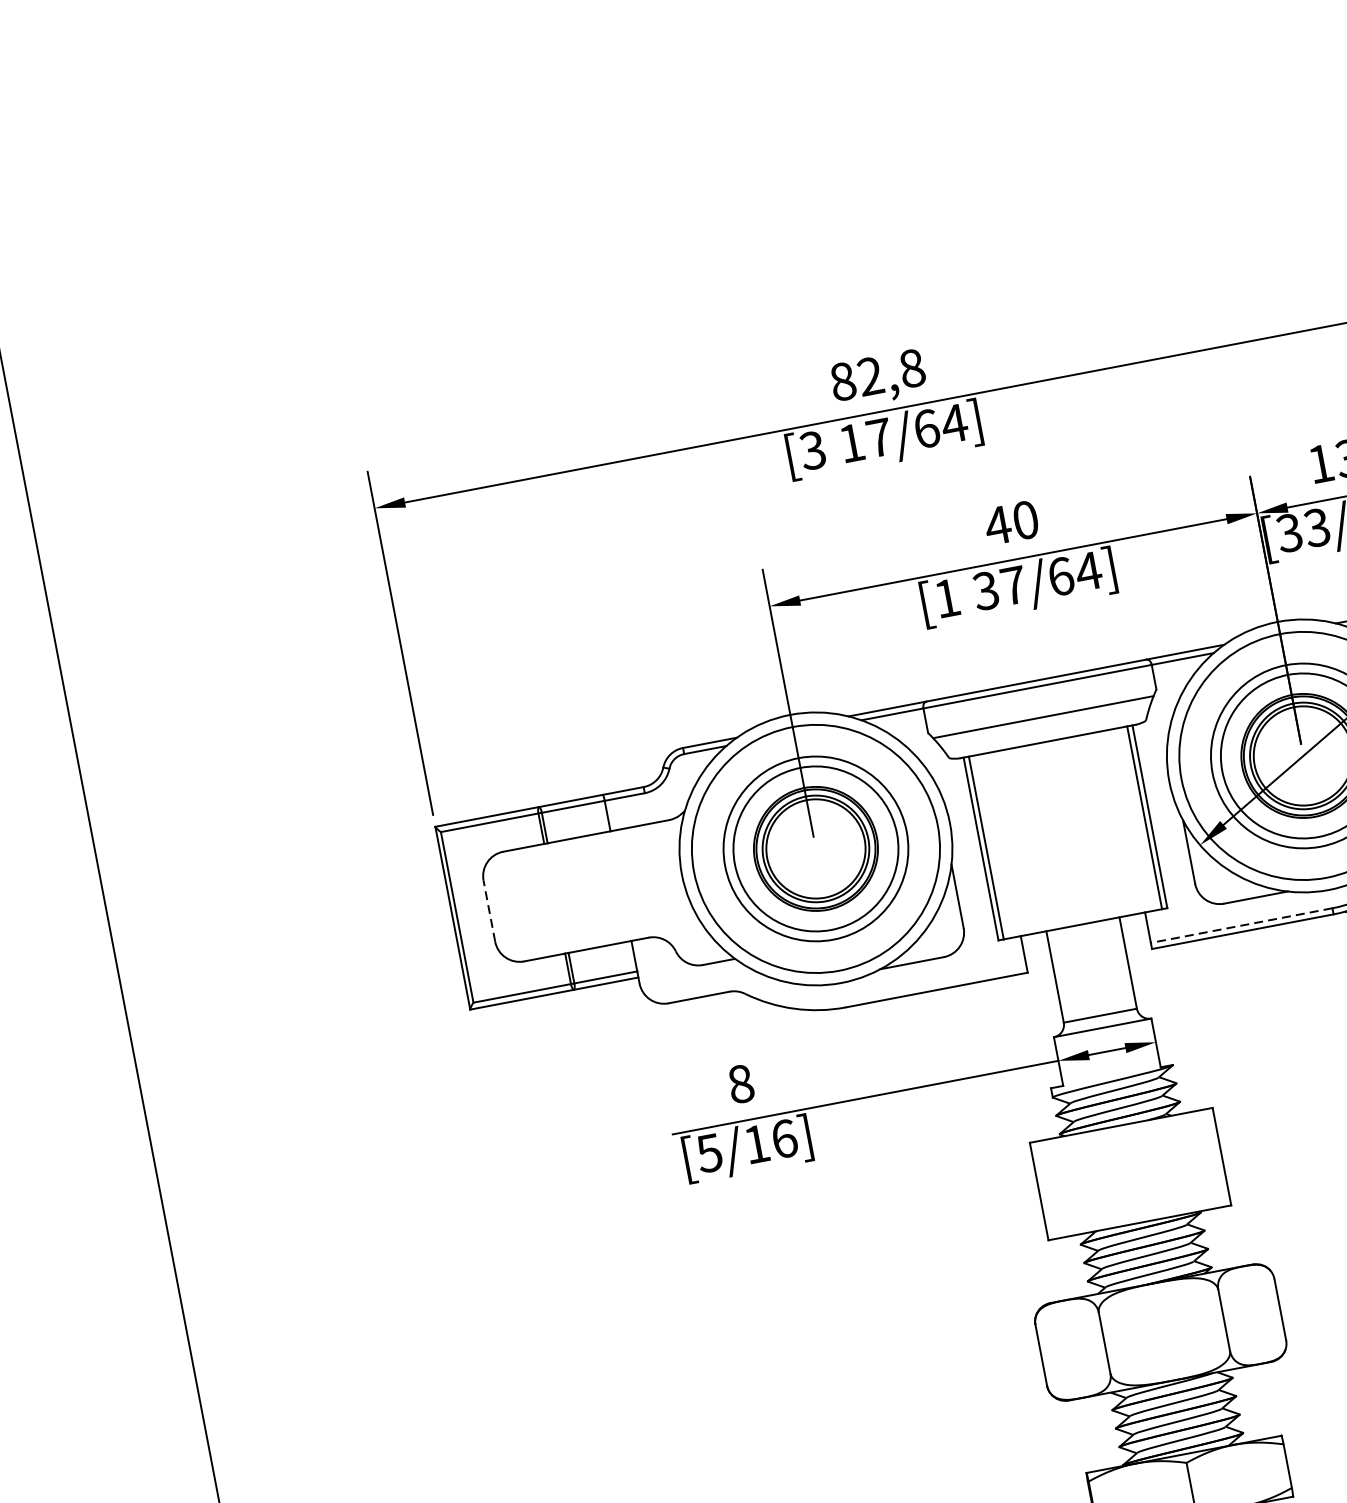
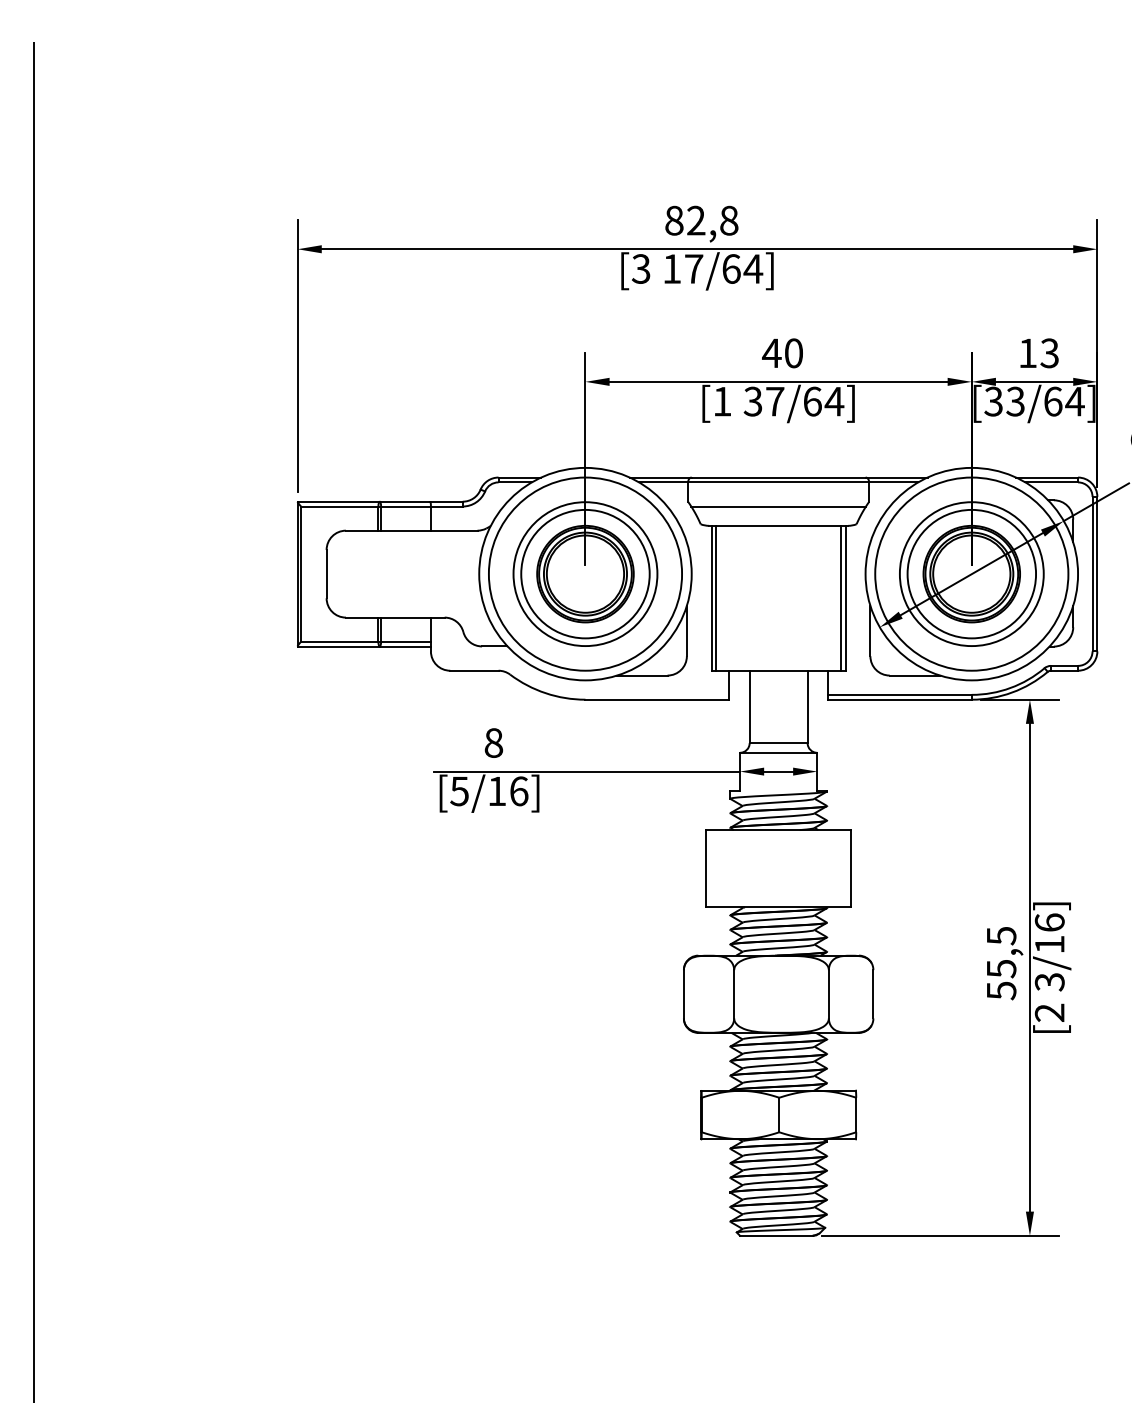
line: (489, 910) -> (326, 573), dashed -> solid
line: (1241, 925) -> (899, 694), dashed -> solid

